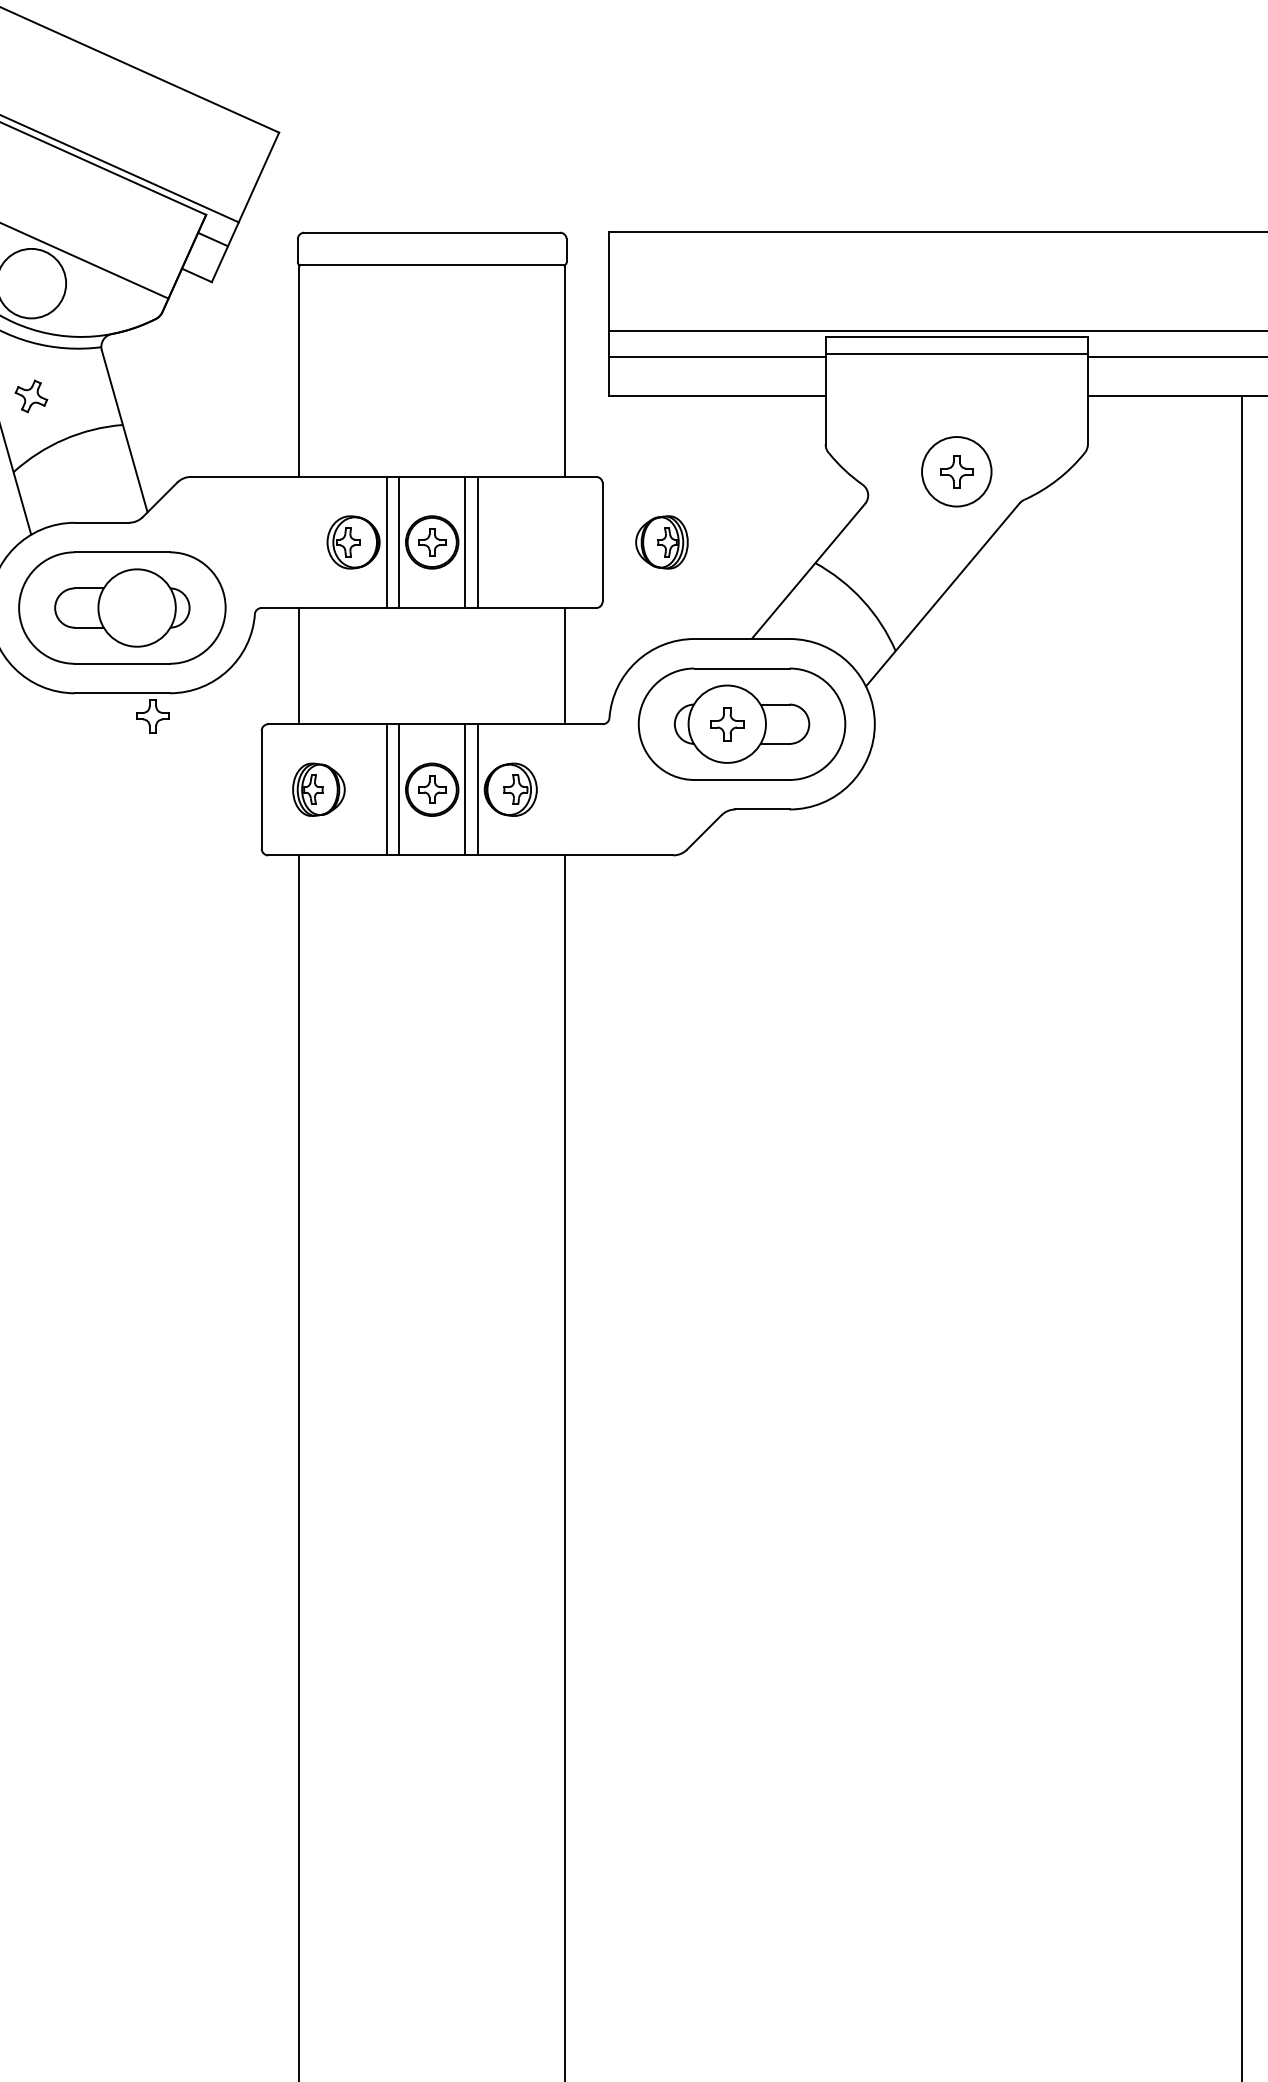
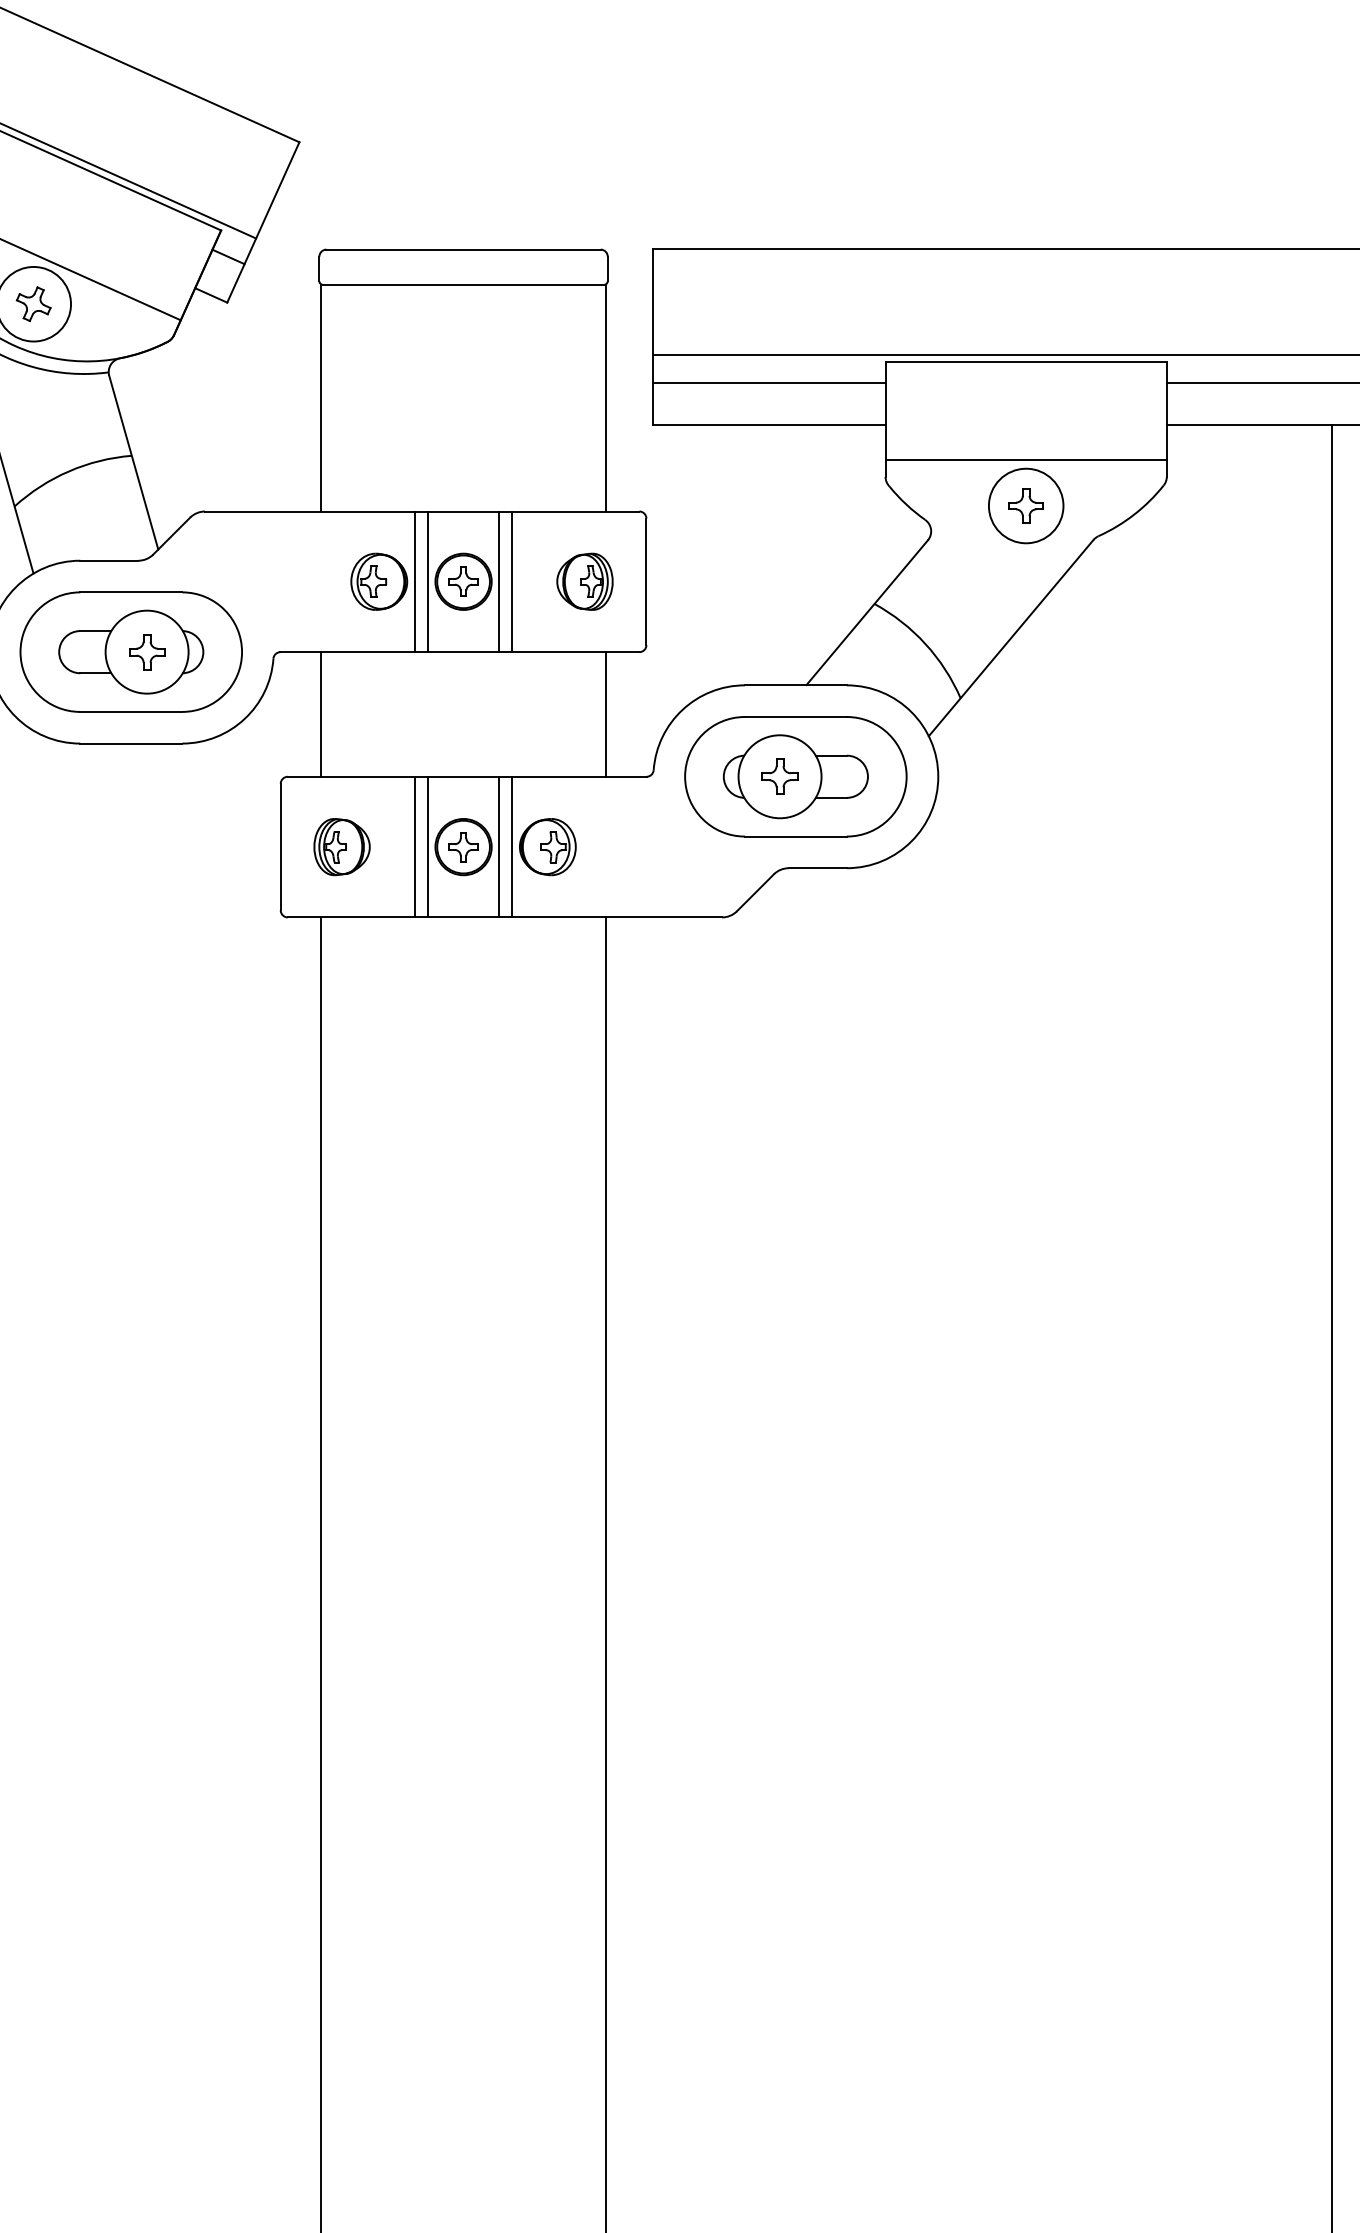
line: (956, 353) -> (1025, 460), moved
part: (31, 396) -> (33, 304), moved
part: (661, 542) -> (584, 581), moved
part: (153, 716) -> (147, 652), moved

